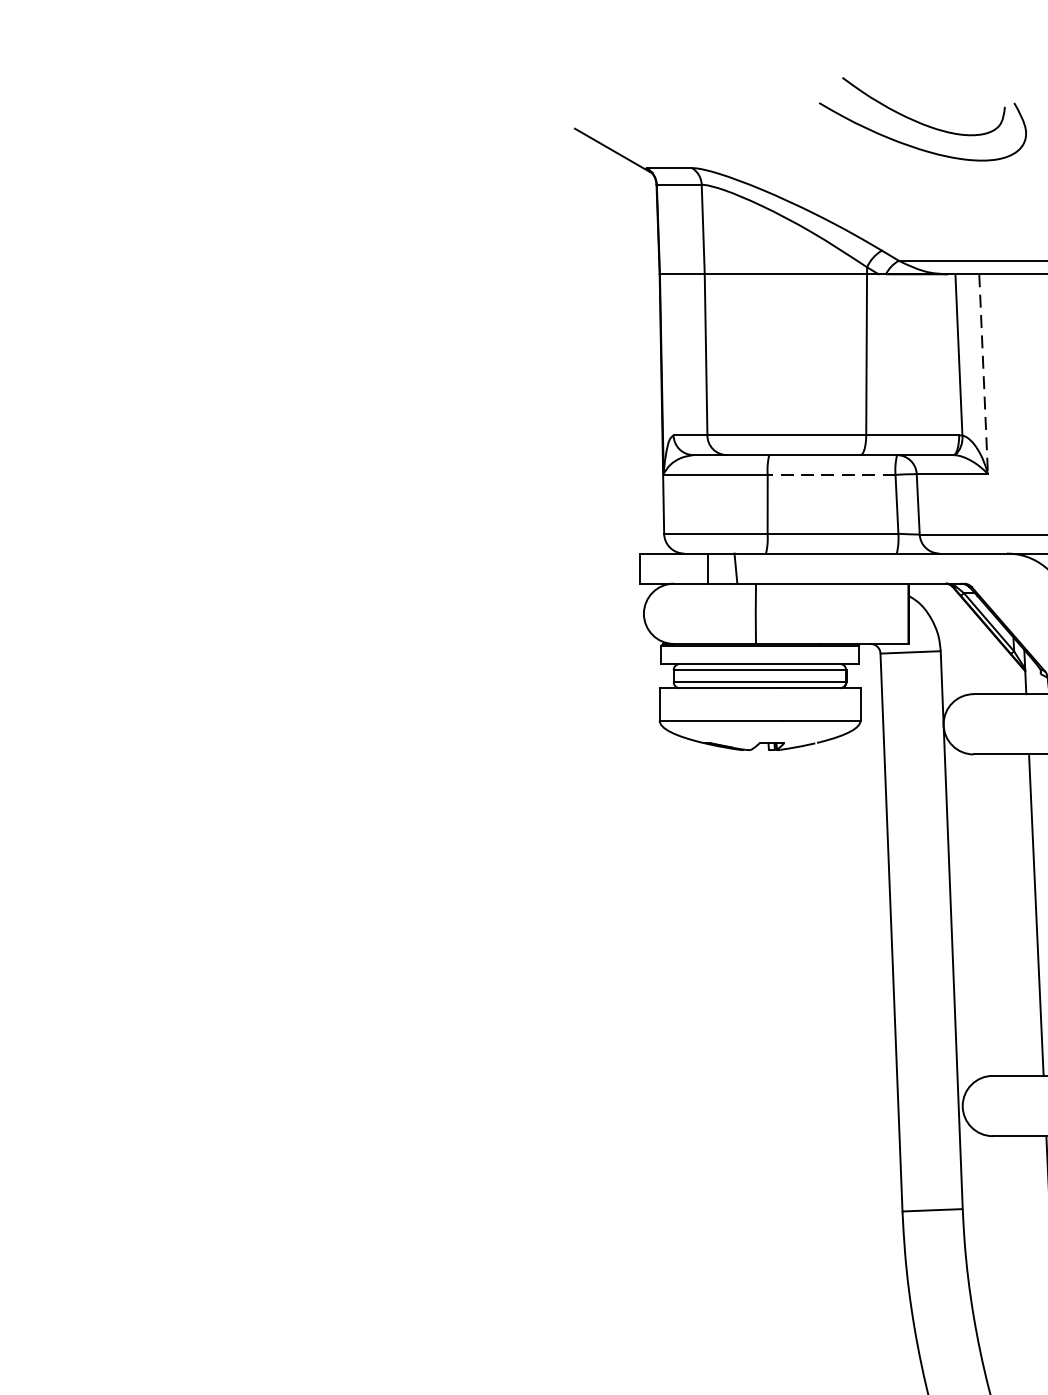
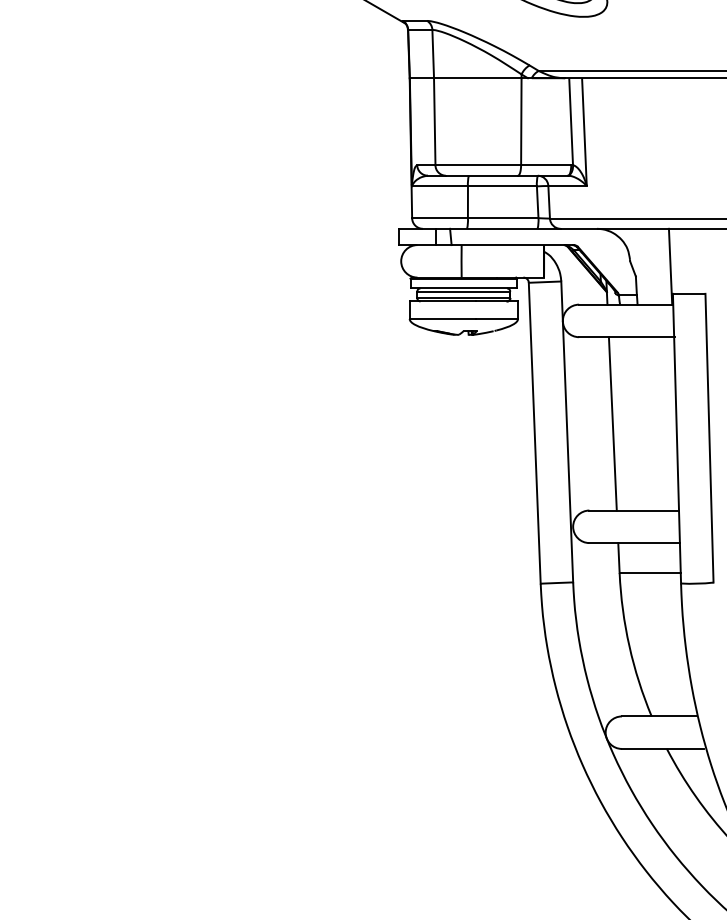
line: (983, 373) -> (584, 131), dashed -> solid
line: (829, 475) -> (501, 186), dashed -> solid

